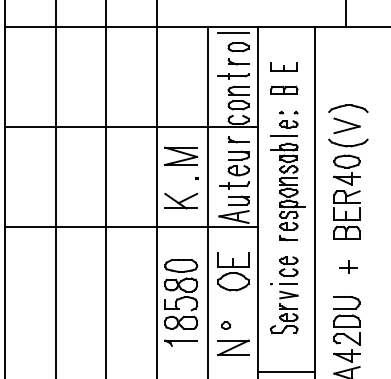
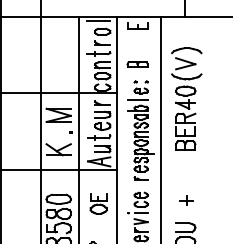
part: (283, 66) -> (137, 25), moved
part: (348, 171) -> (186, 98), moved
part: (233, 271) -> (98, 203), size x0.7

